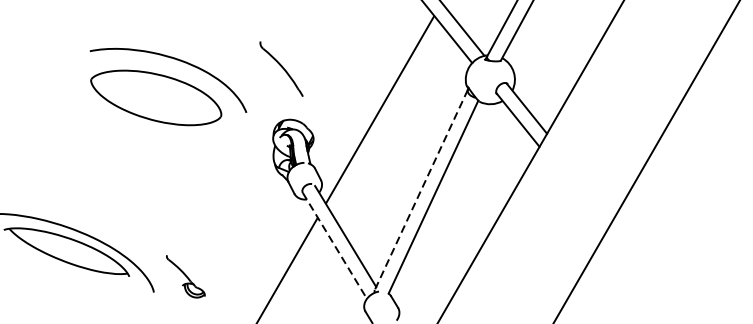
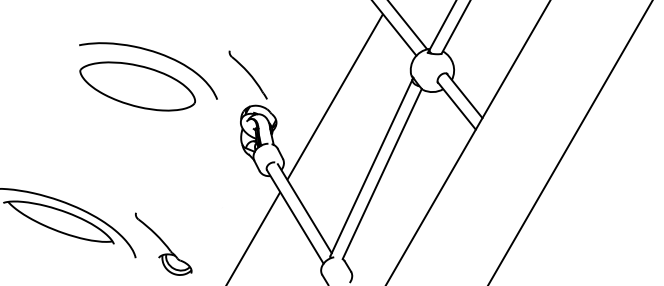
part: (280, 68) -> (247, 74), moved
line: (421, 190) -> (371, 168), dashed -> solid
line: (335, 246) -> (295, 217), dashed -> solid
part: (185, 275) -> (163, 243), size x1.67

